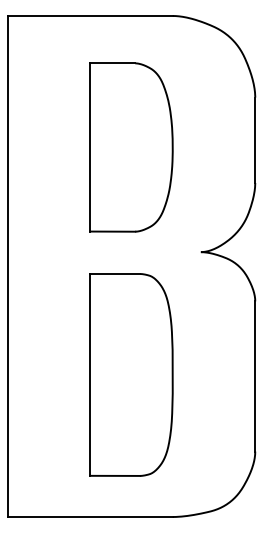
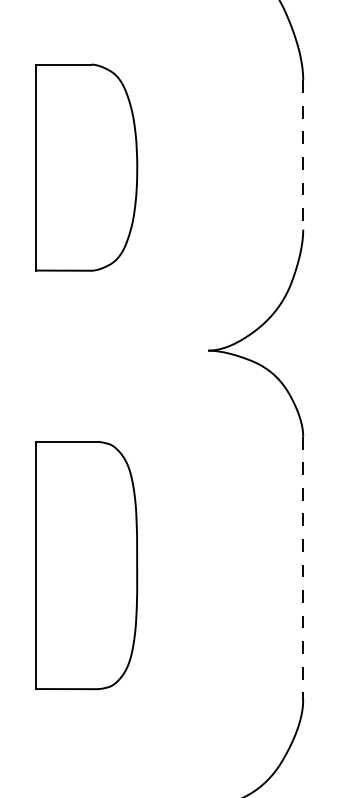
line: (255, 140) -> (303, 155), solid -> dashed
part: (131, 147) -> (86, 167), size x0.7
part: (131, 374) -> (86, 564), size x0.7
line: (255, 376) -> (303, 568), solid -> dashed

